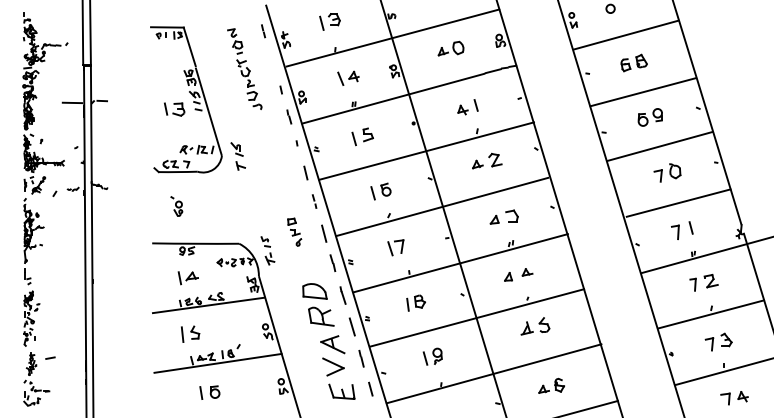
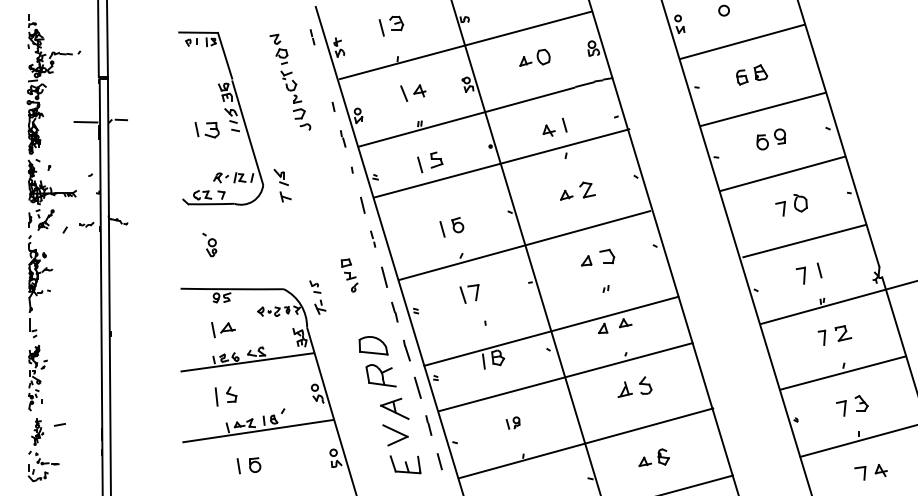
line: (426, 151) -> (501, 163), moved
line: (460, 262) -> (551, 330), moved
part: (432, 356) -> (512, 422), size x0.6

